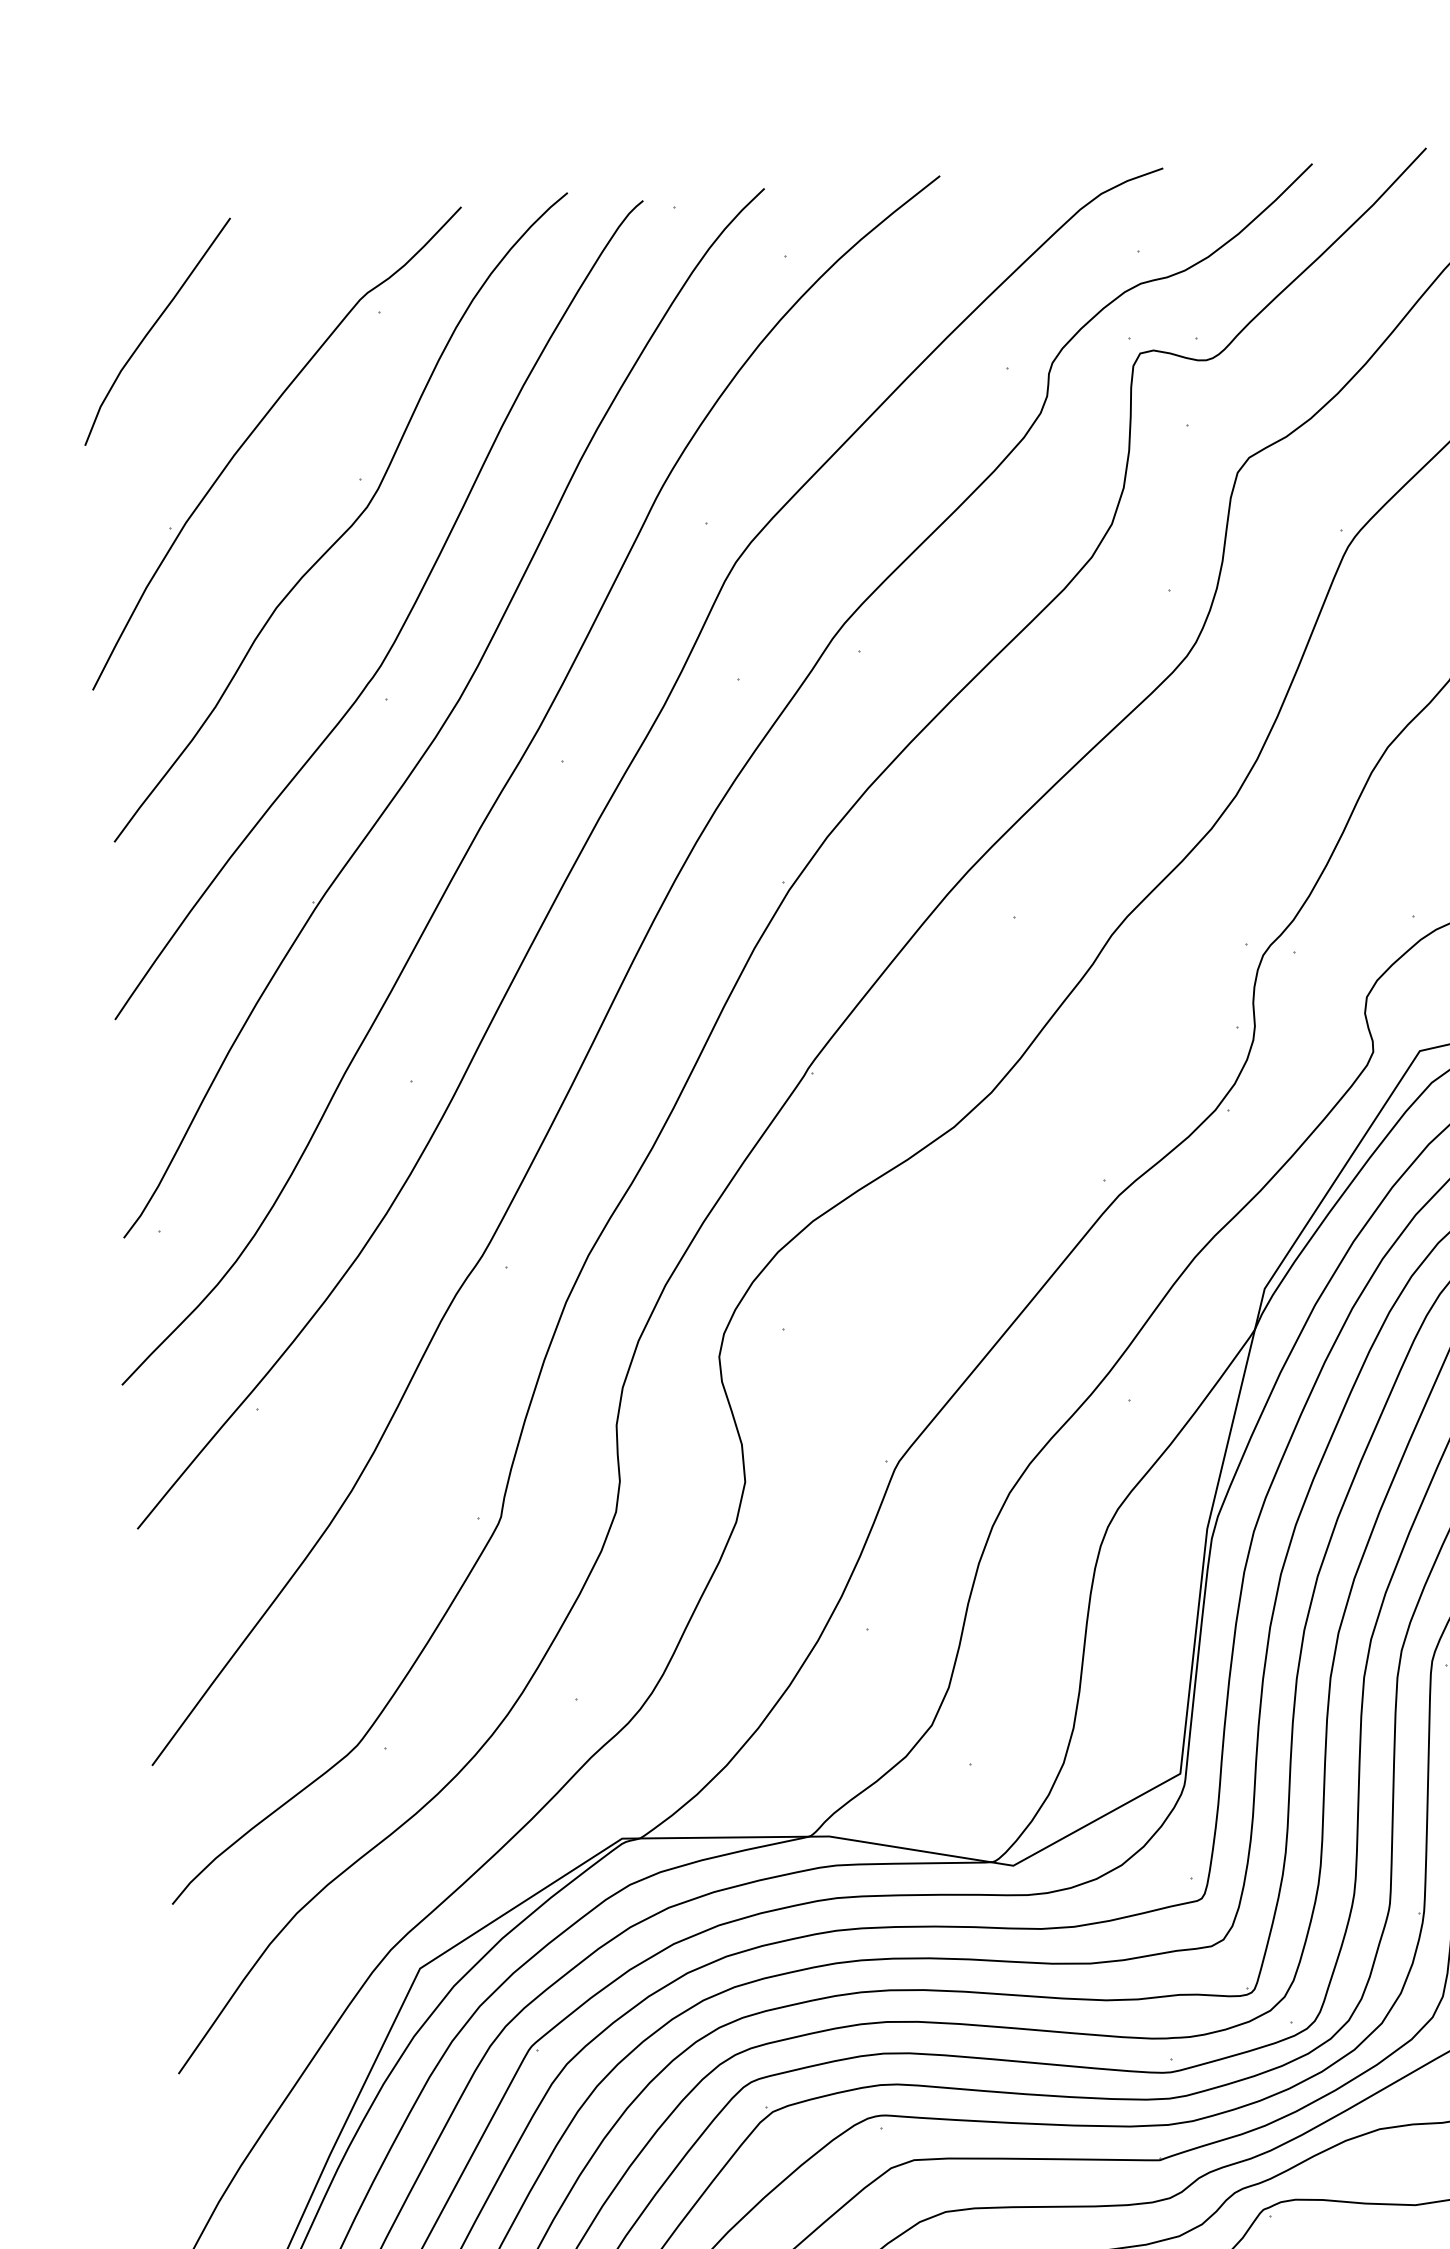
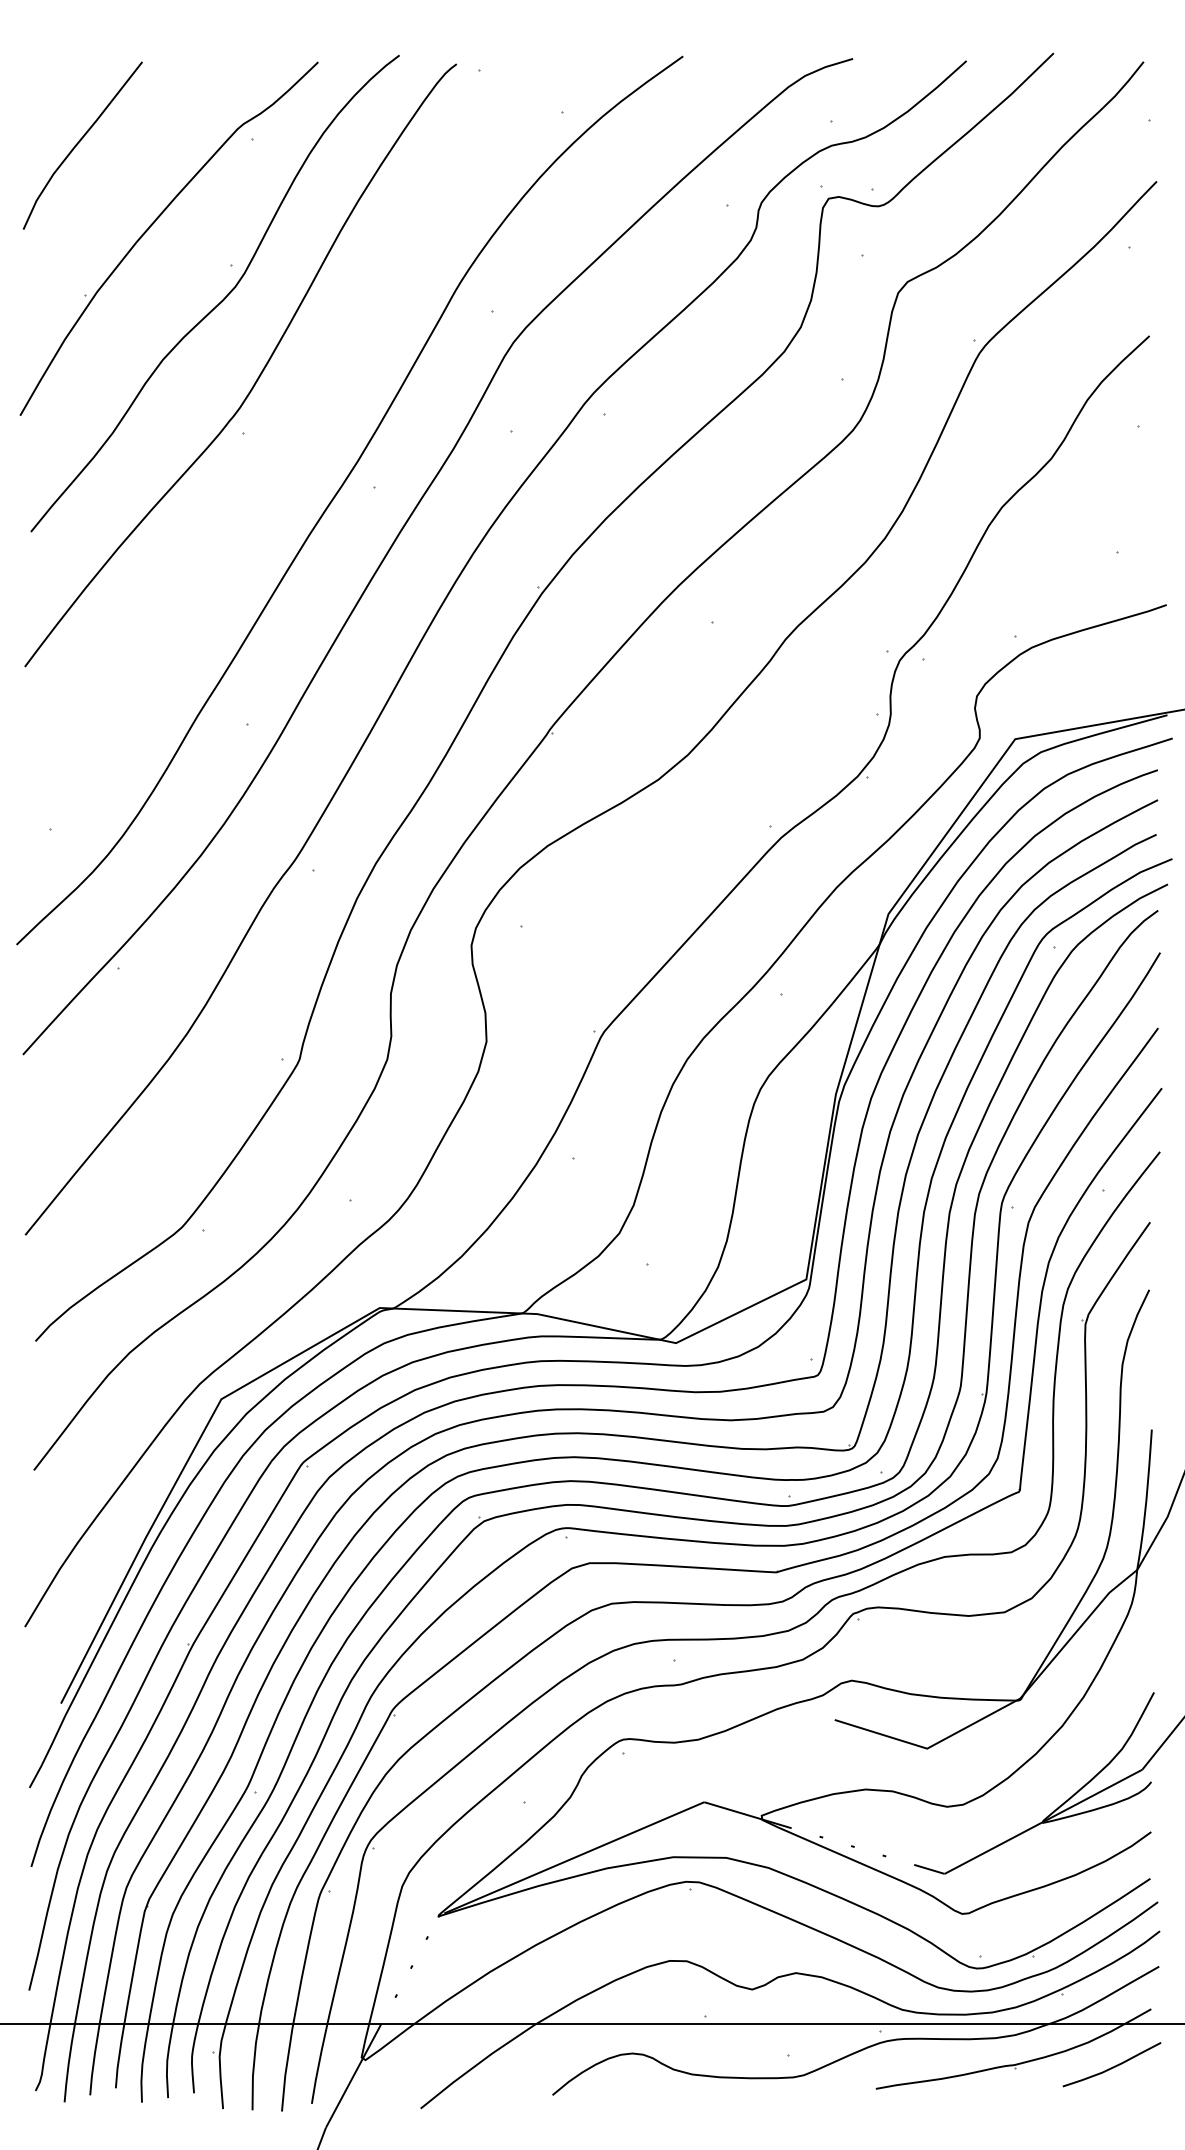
part: (444, 713) -> (286, 446), removed

